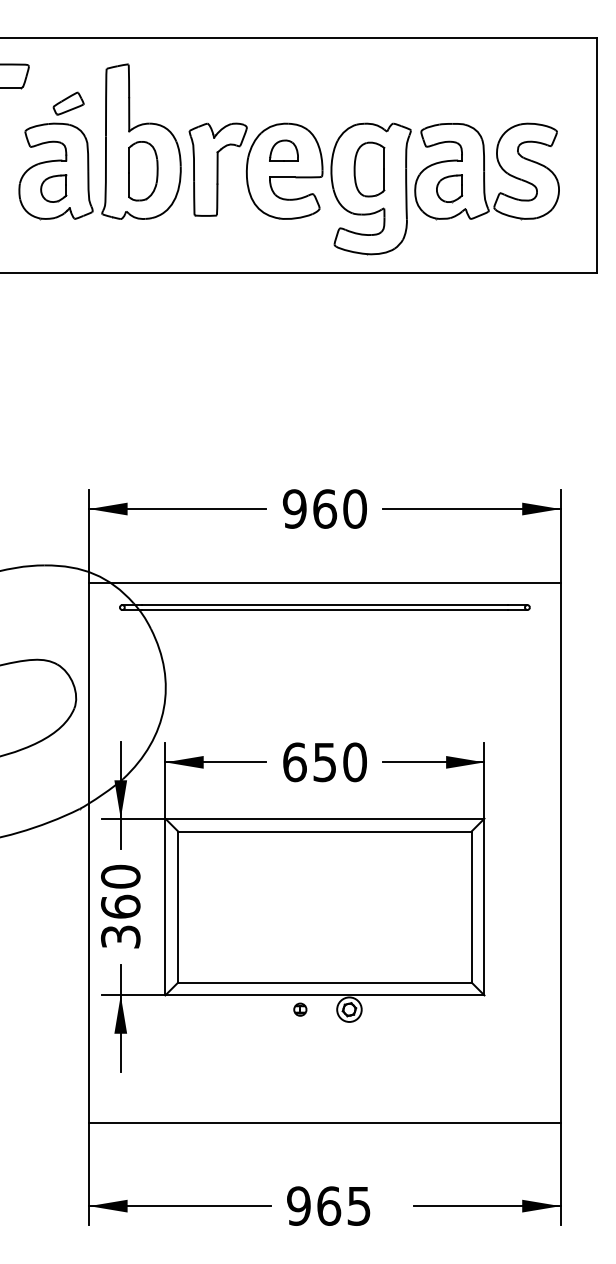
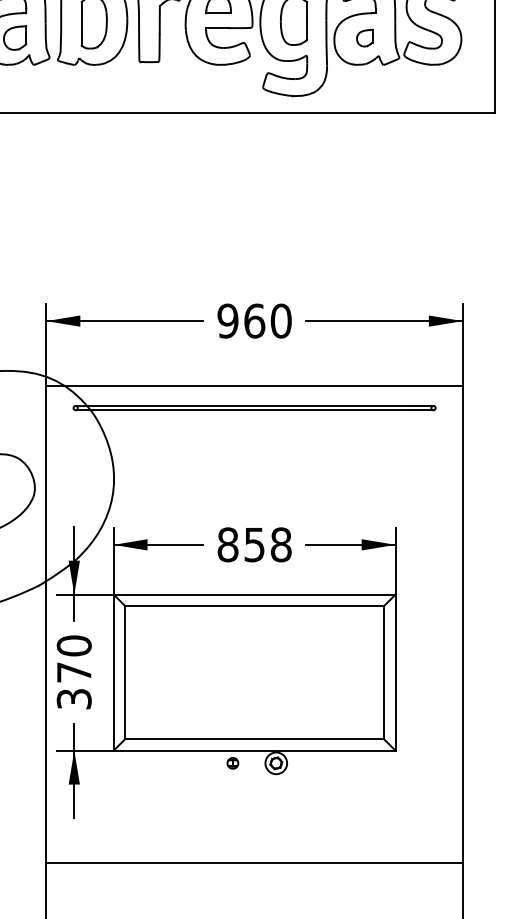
part: (449, 188) -> (364, 37), size x0.7
text: (324, 762) -> (254, 544), 650 -> 858
text: (120, 906) -> (74, 672), 360 -> 370

